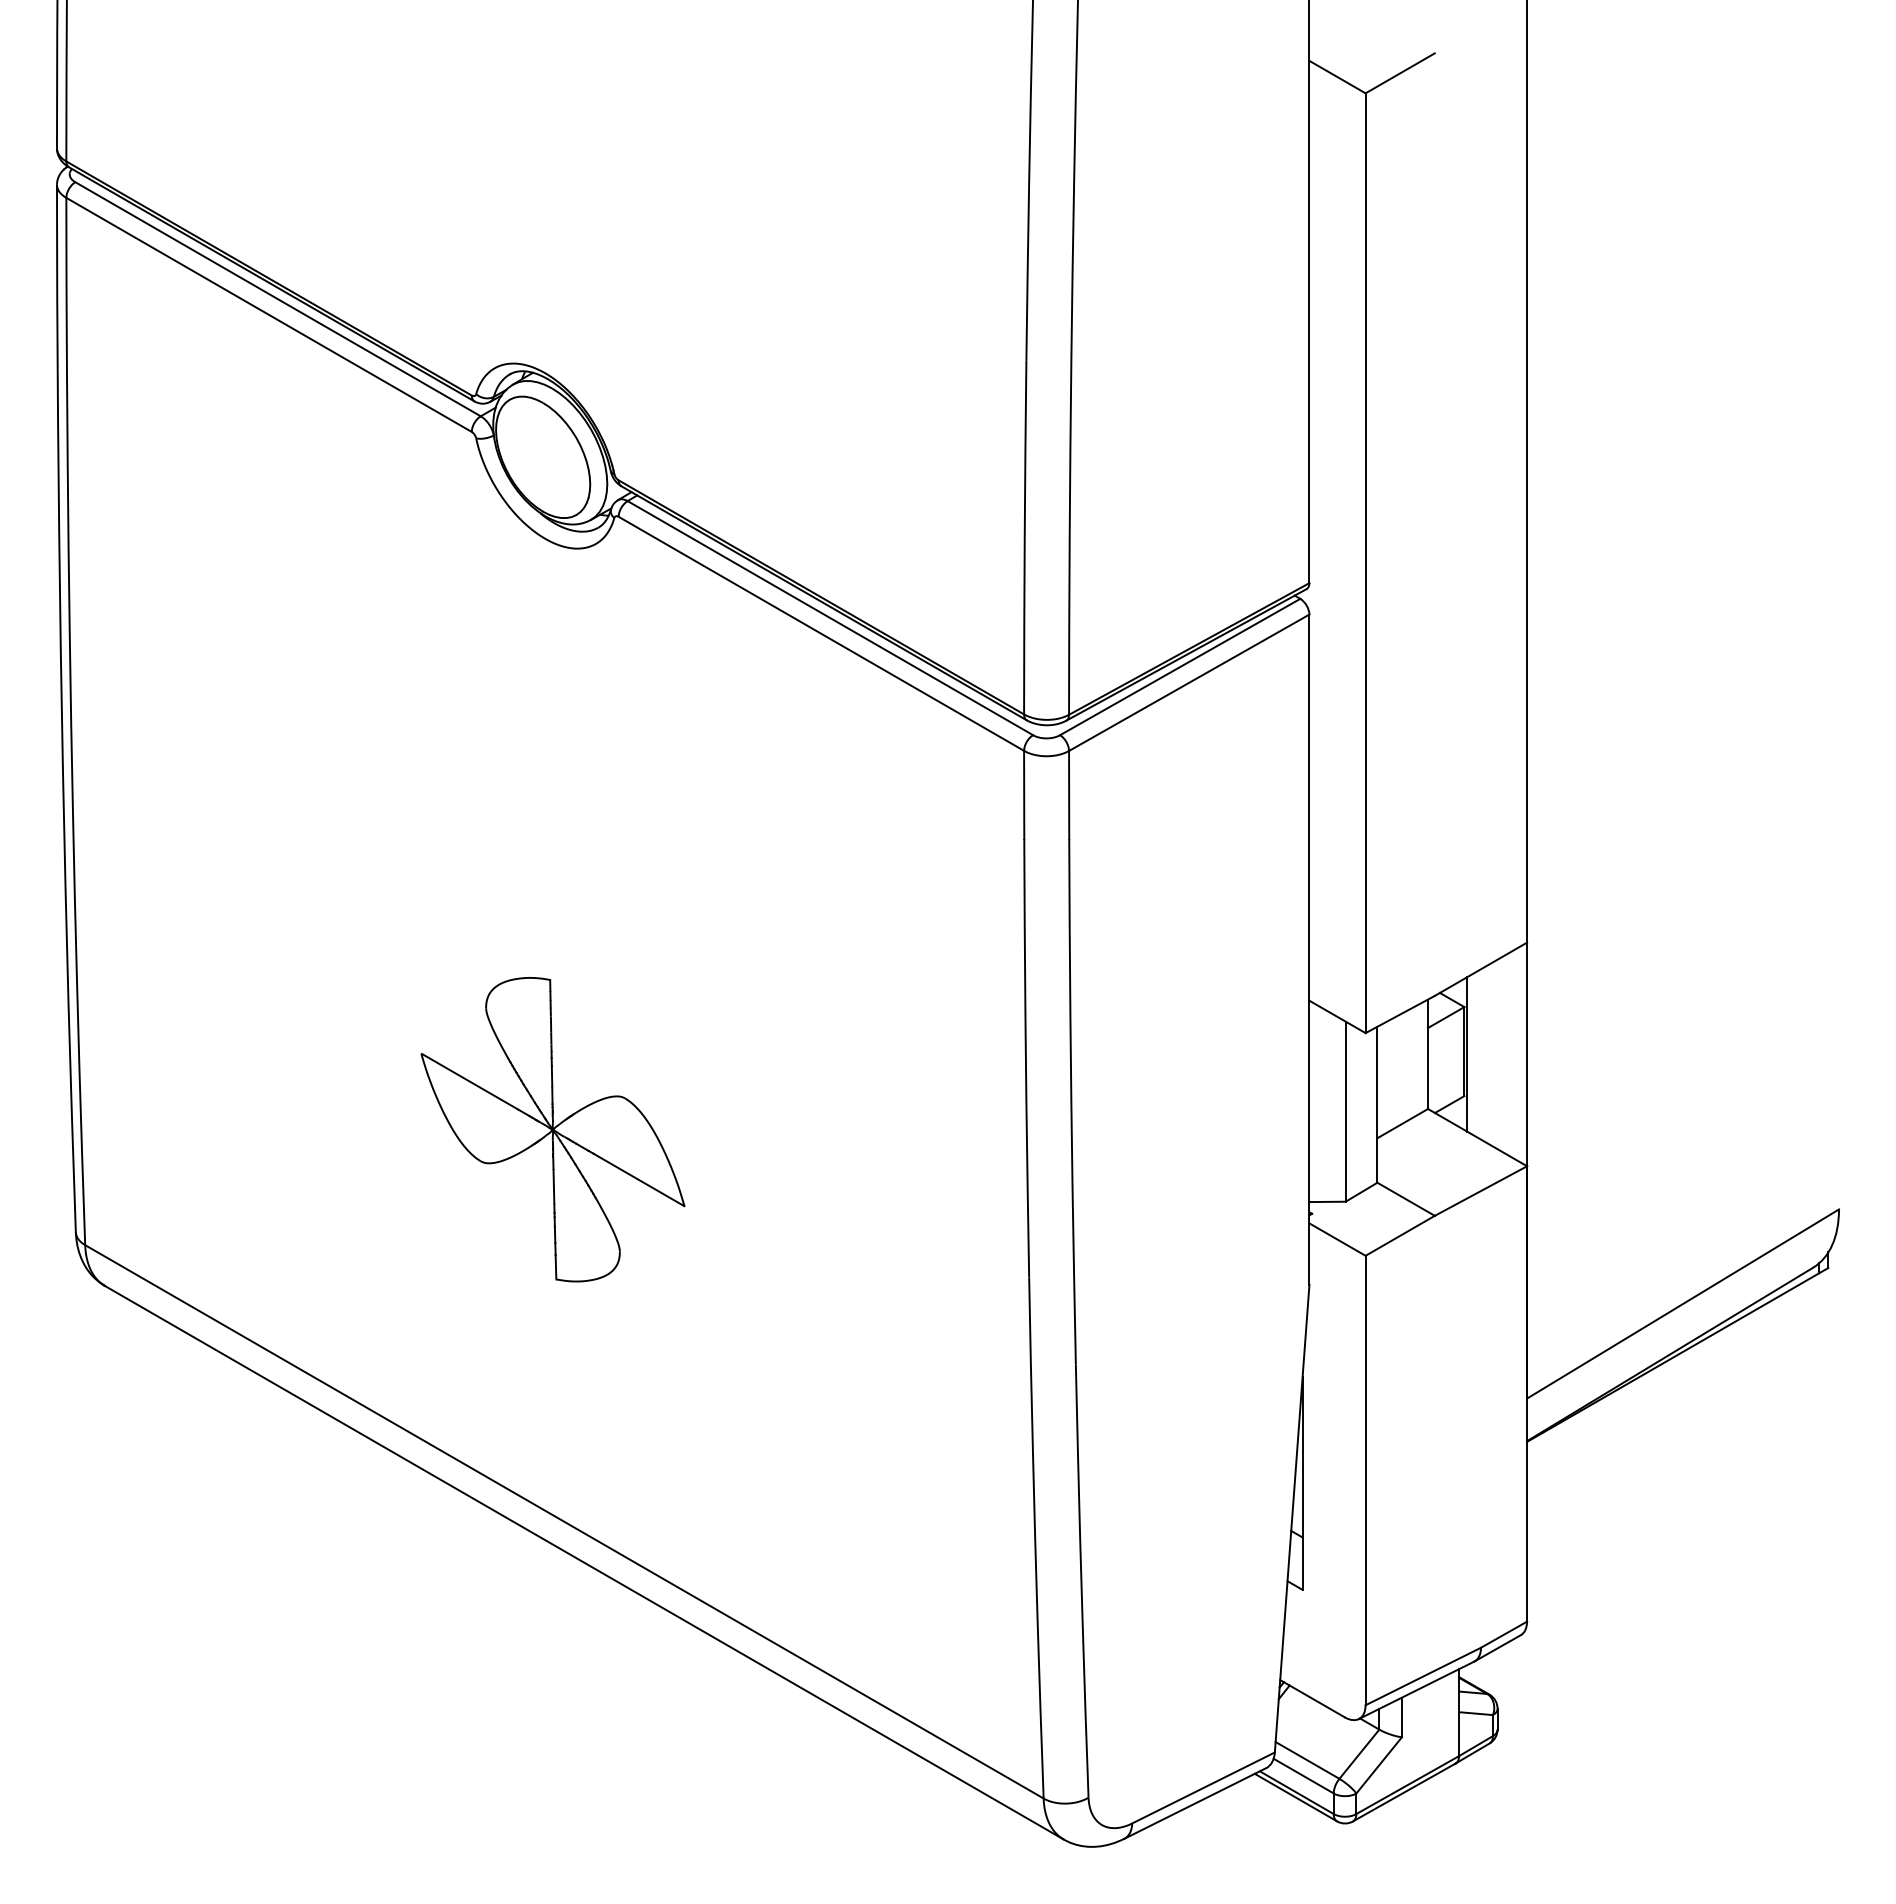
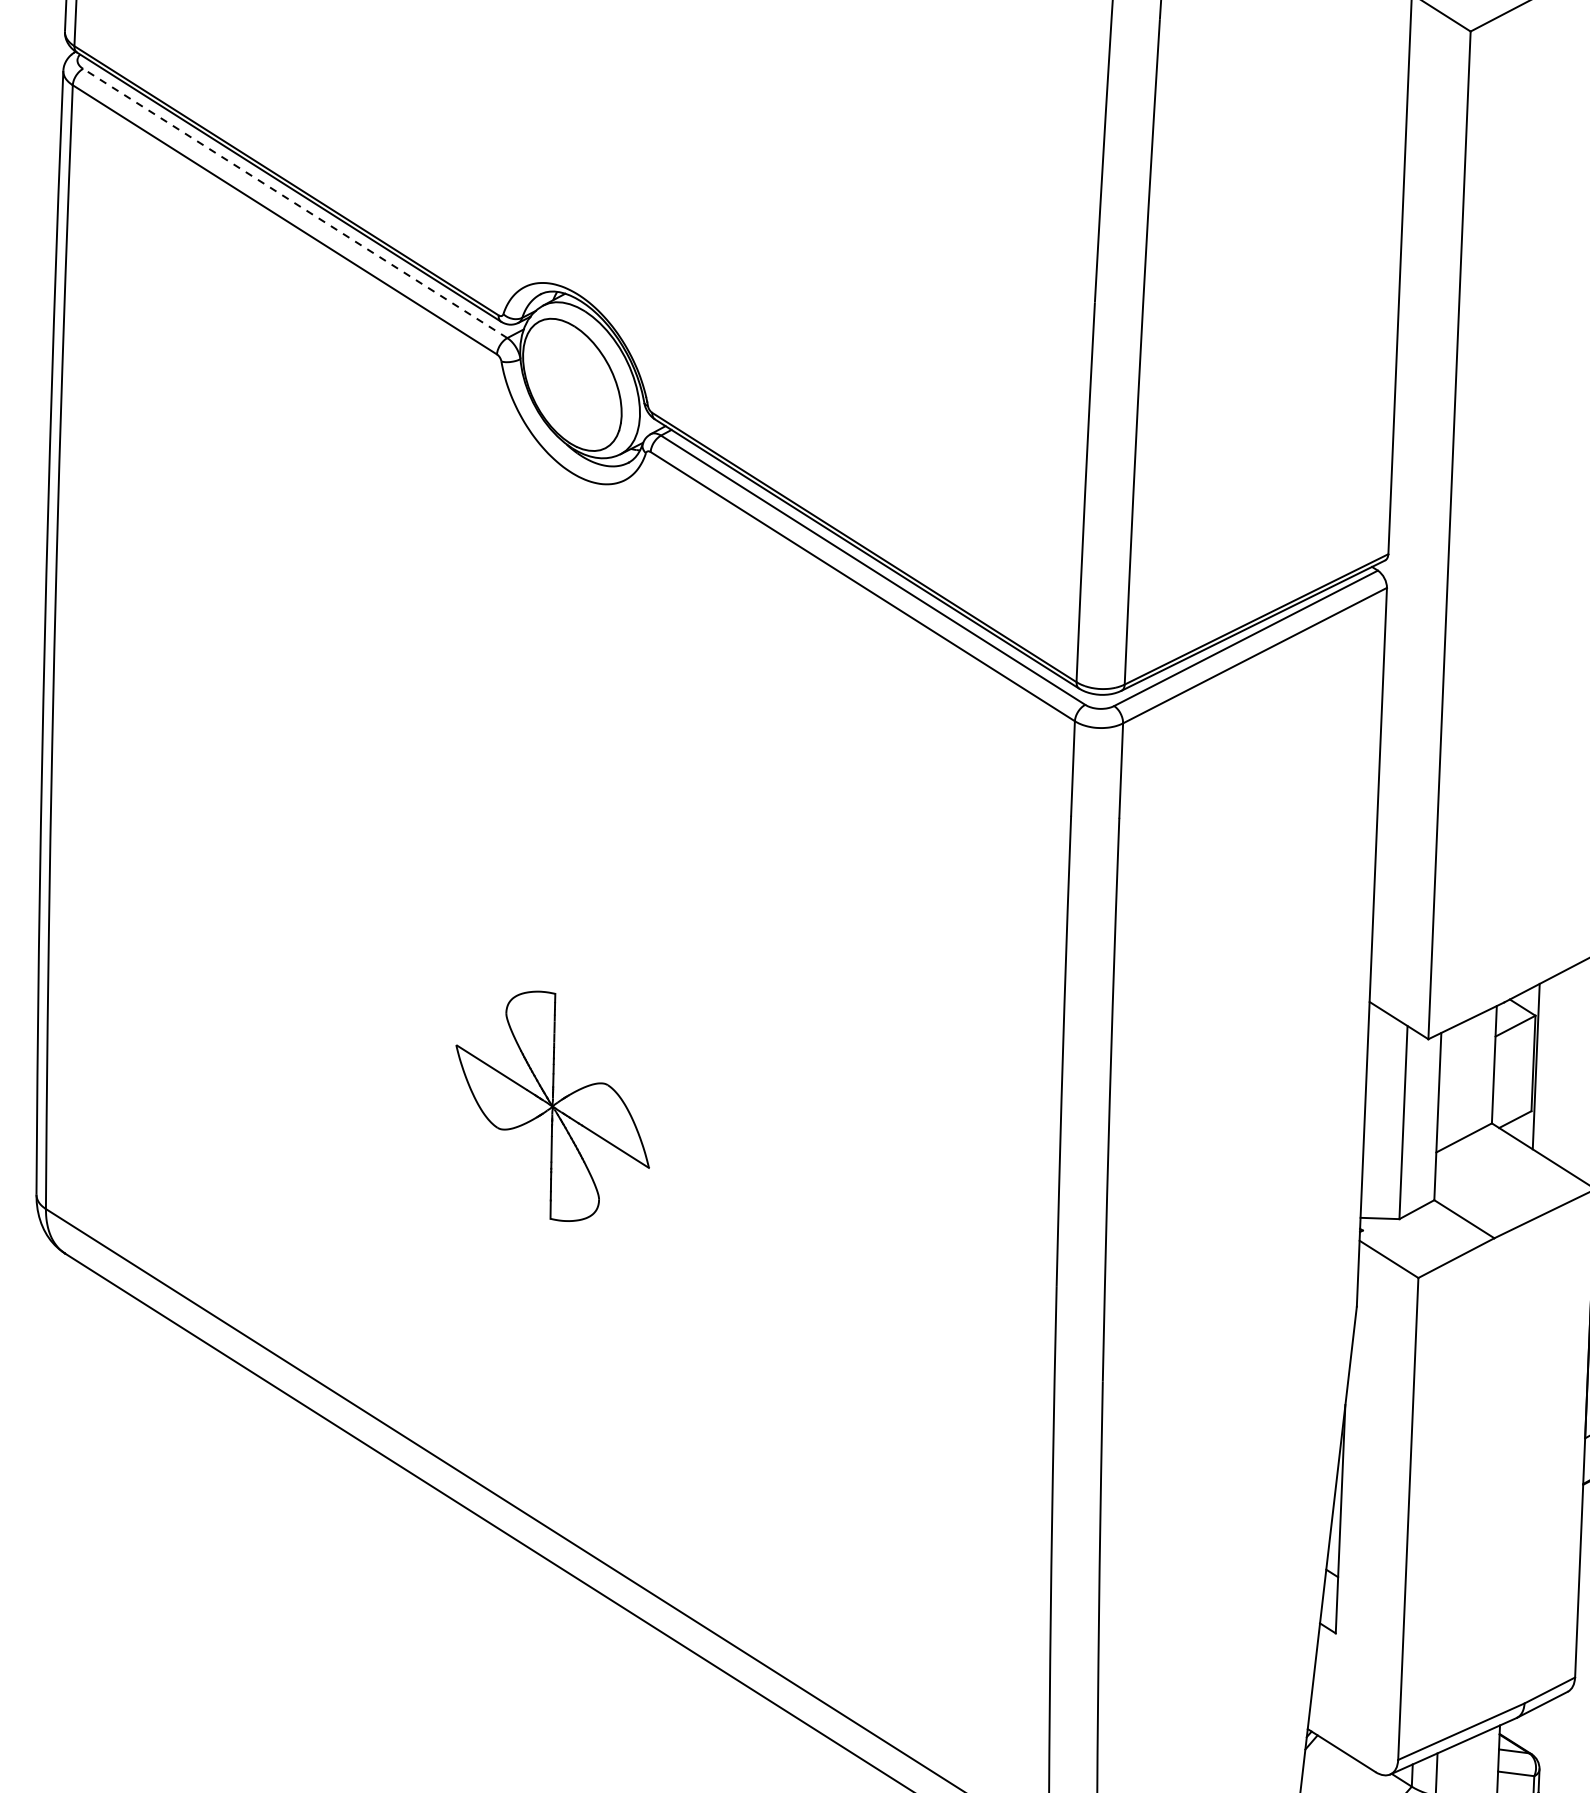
line: (277, 299) -> (294, 203), solid -> dashed
part: (552, 1129) -> (552, 1106), size x0.7

